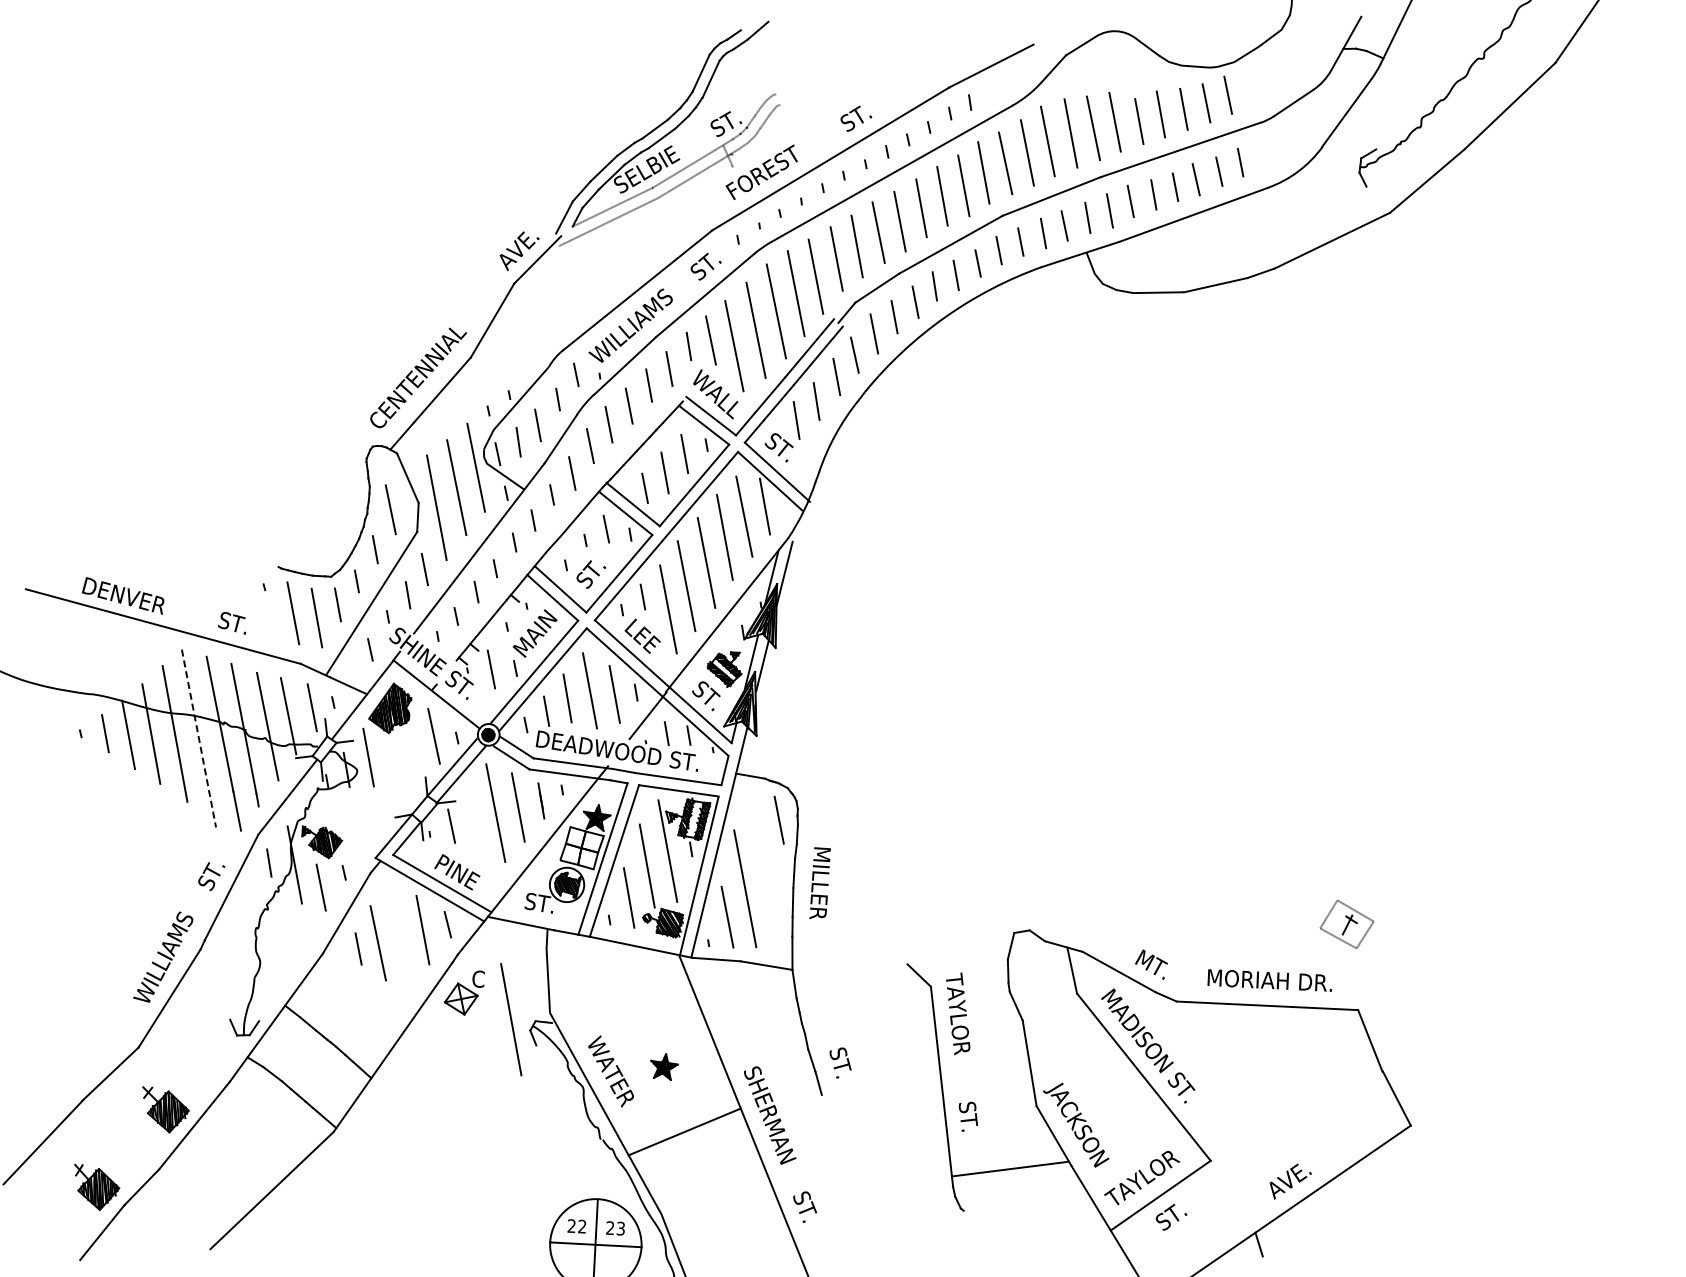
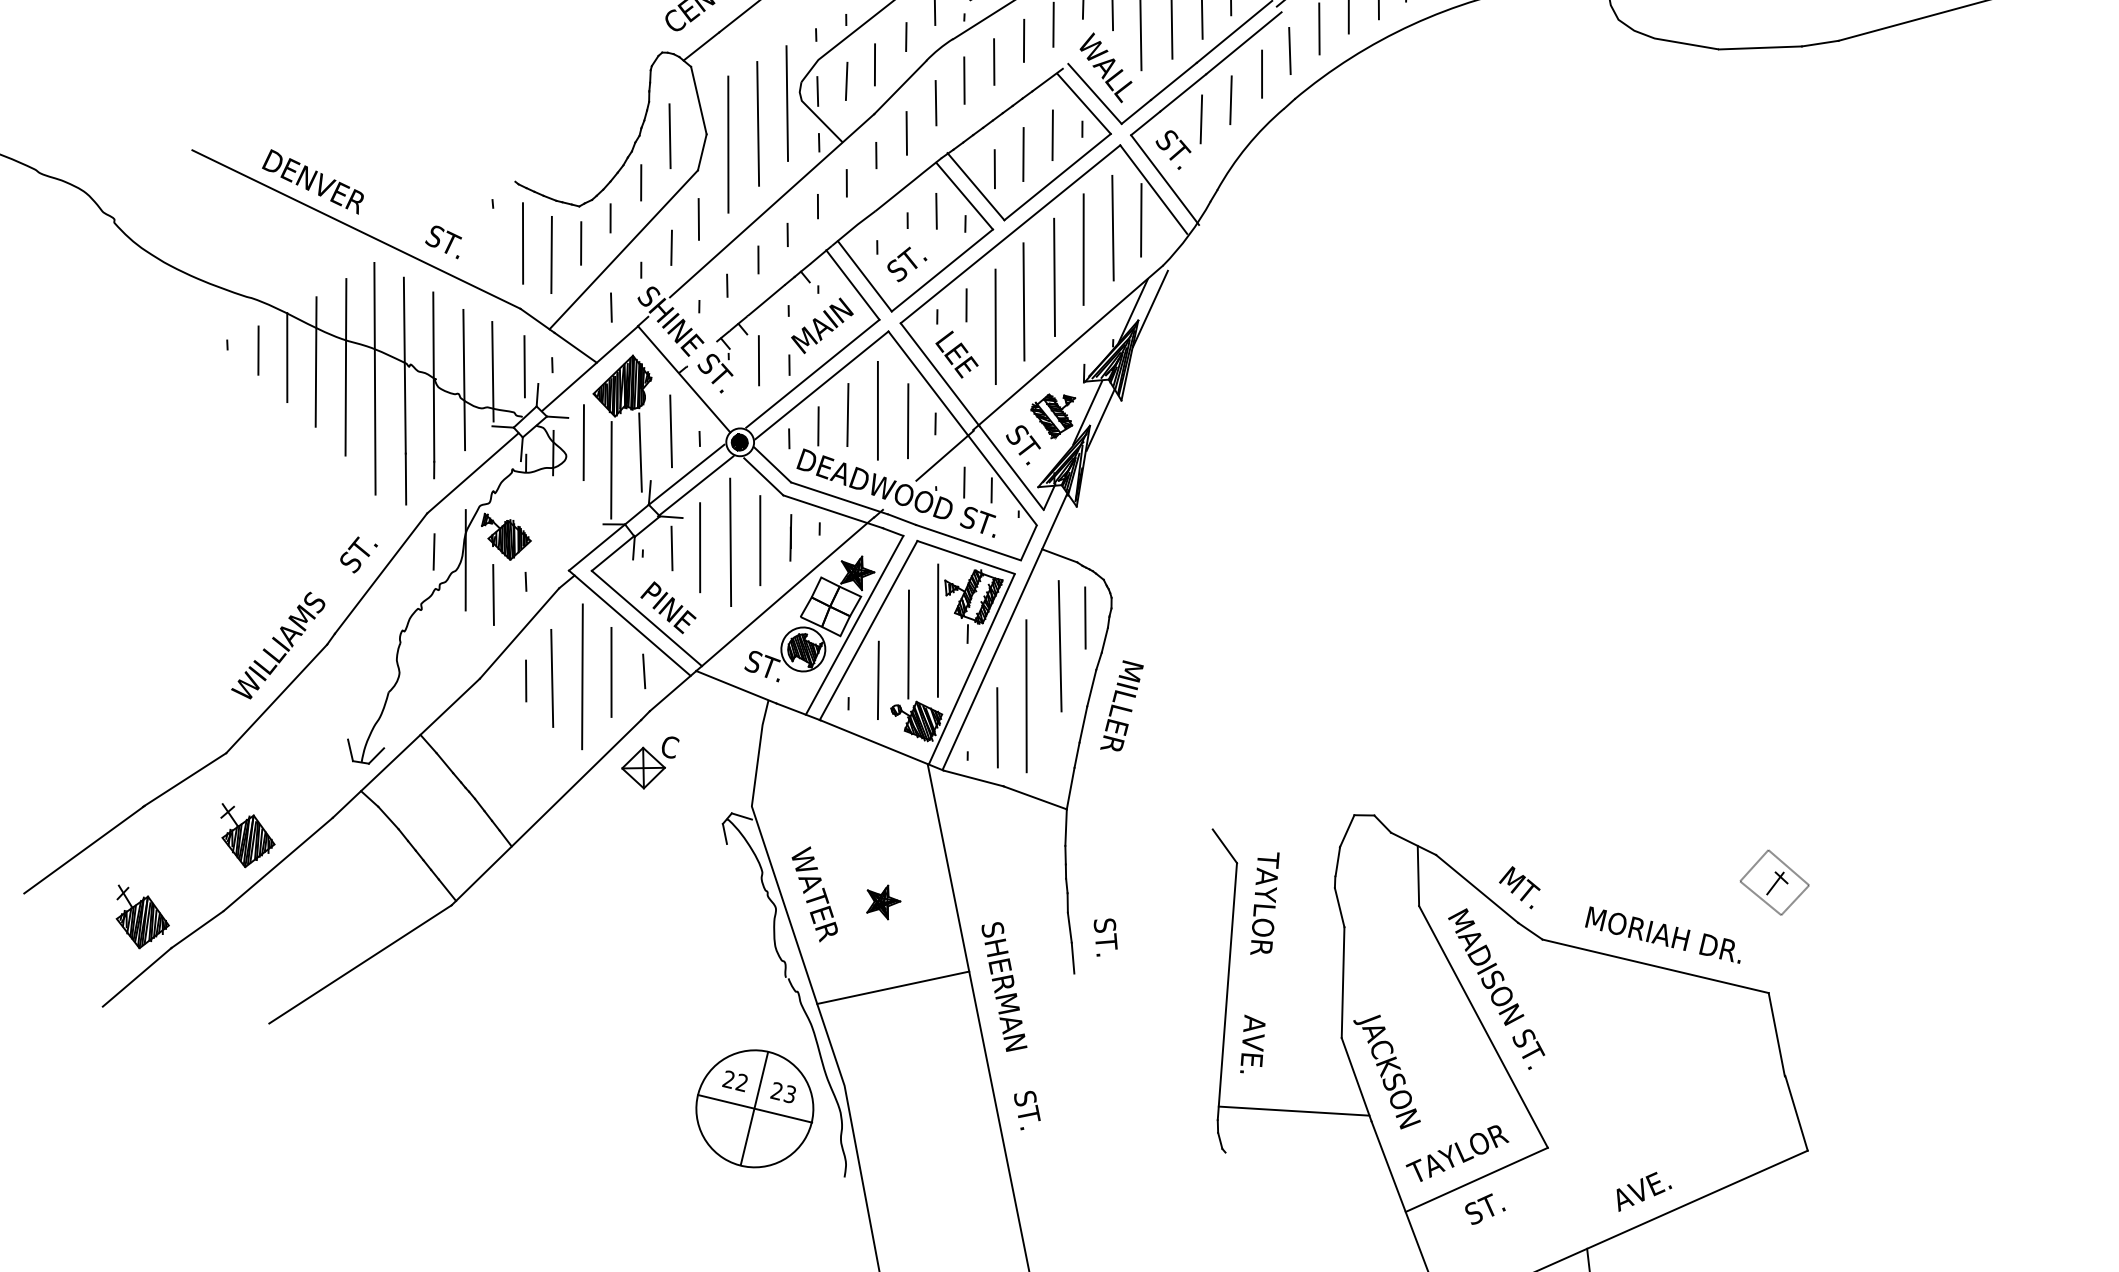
line: (198, 738) -> (374, 378), dashed -> solid
line: (413, 756) -> (640, 451), added
line: (393, 774) -> (611, 469), added
line: (472, 821) -> (699, 547), added
line: (763, 845) -> (1059, 646), added
line: (511, 1019) -> (582, 676), moved
text: (968, 1124) -> (1251, 1045), ST. -> AVE.

